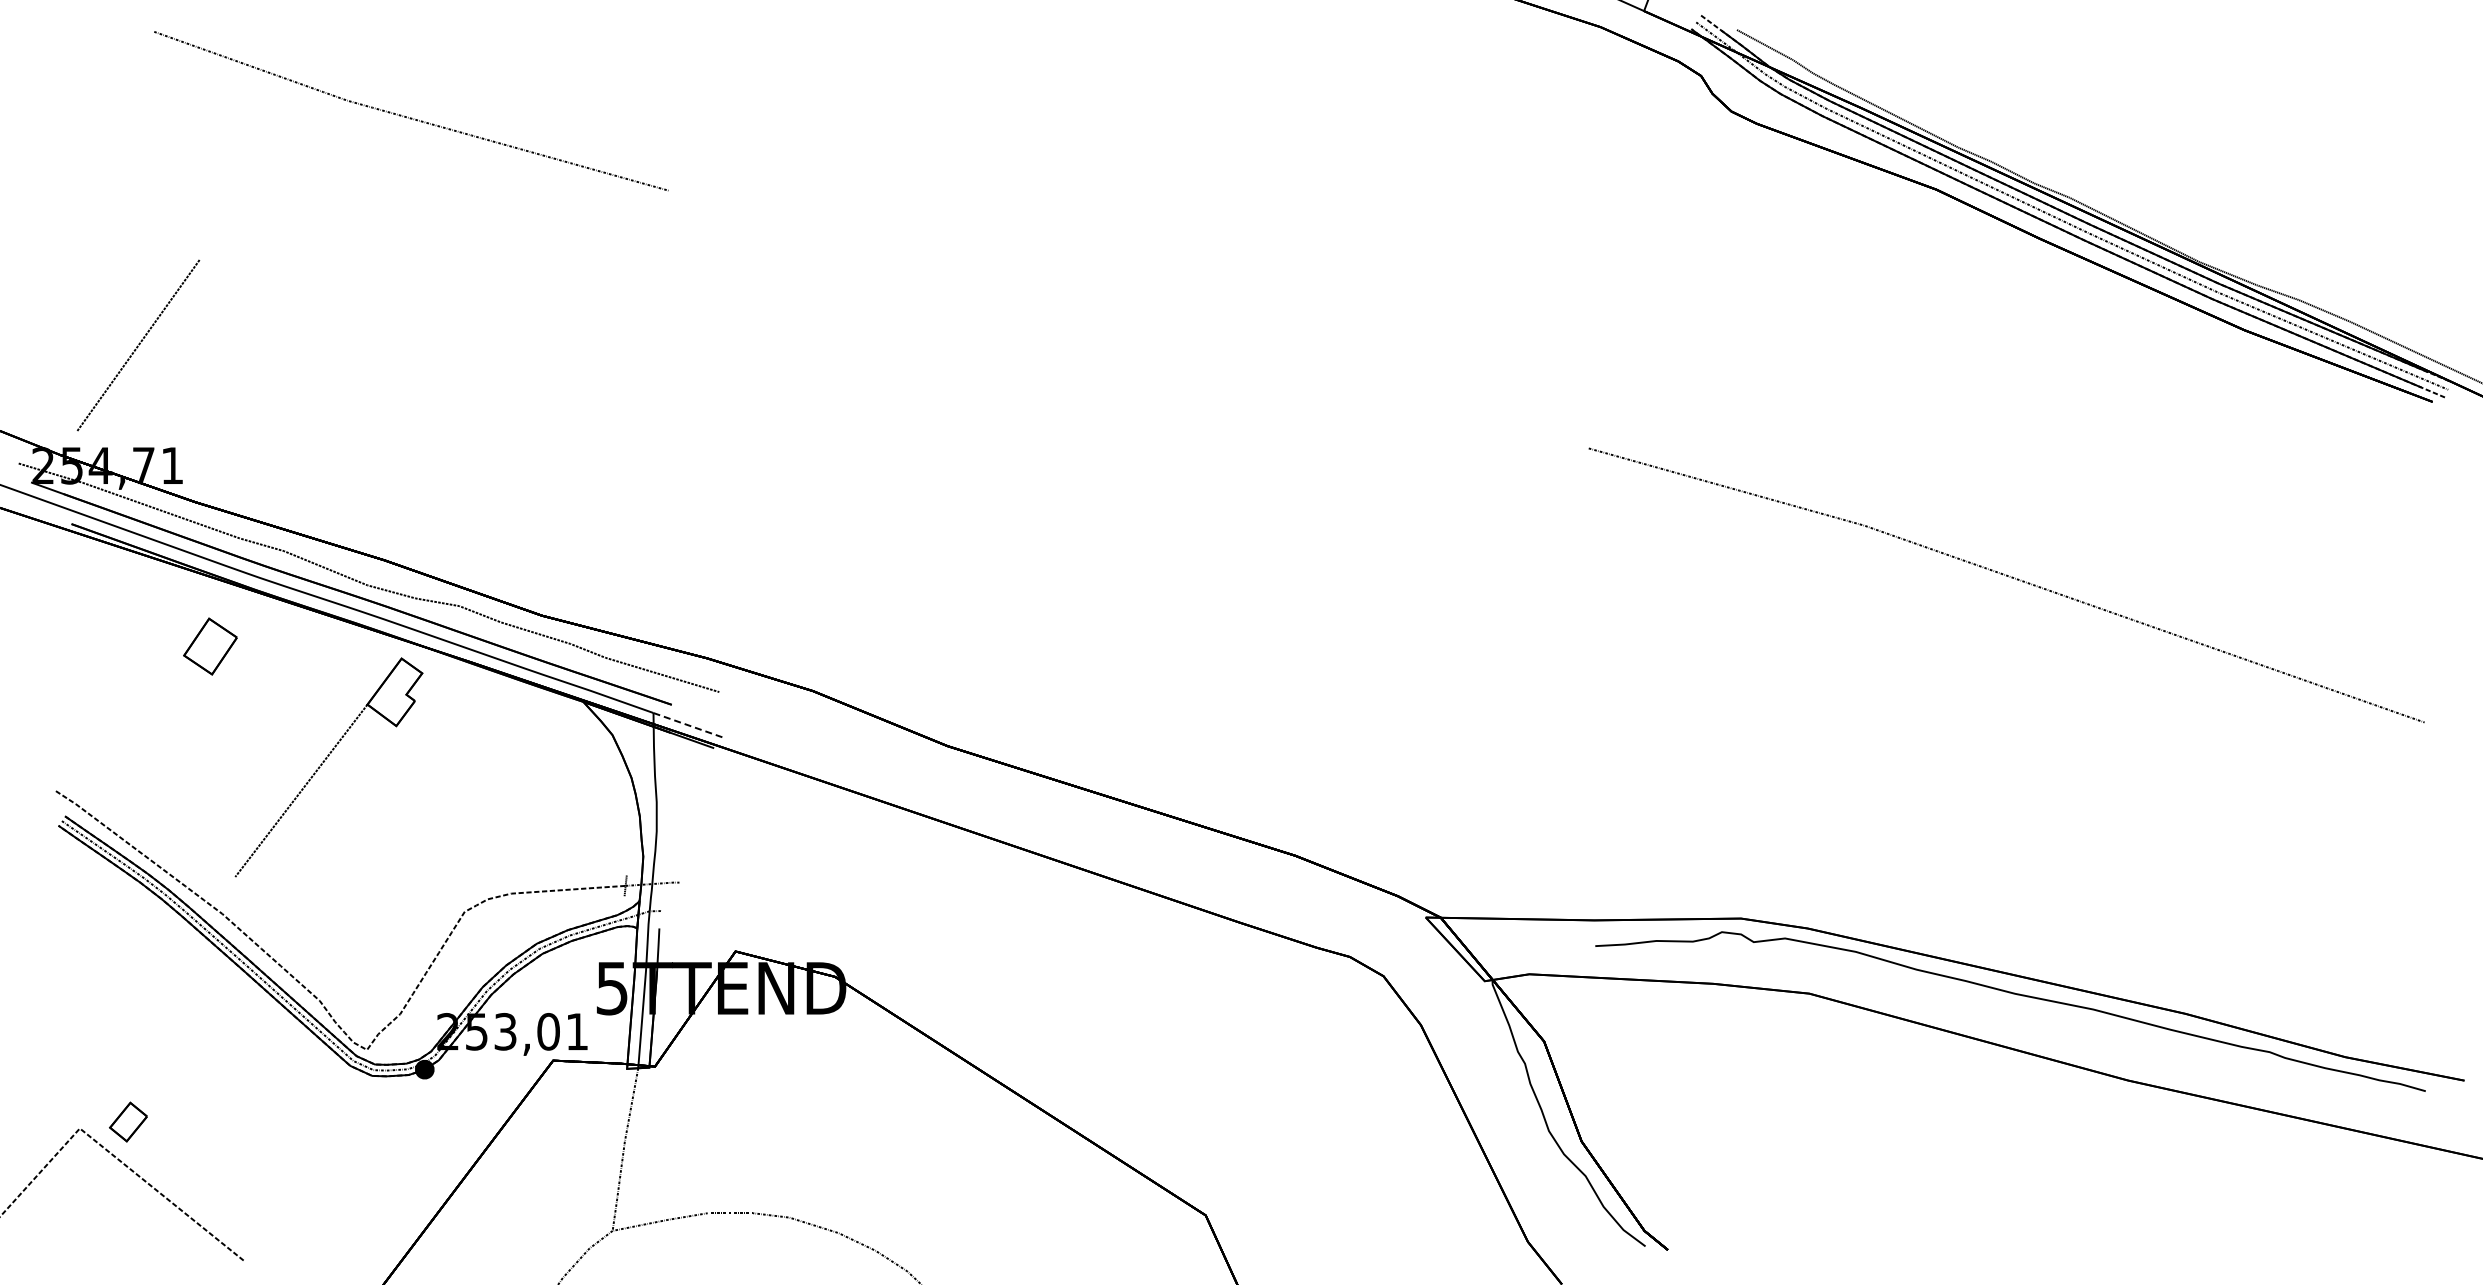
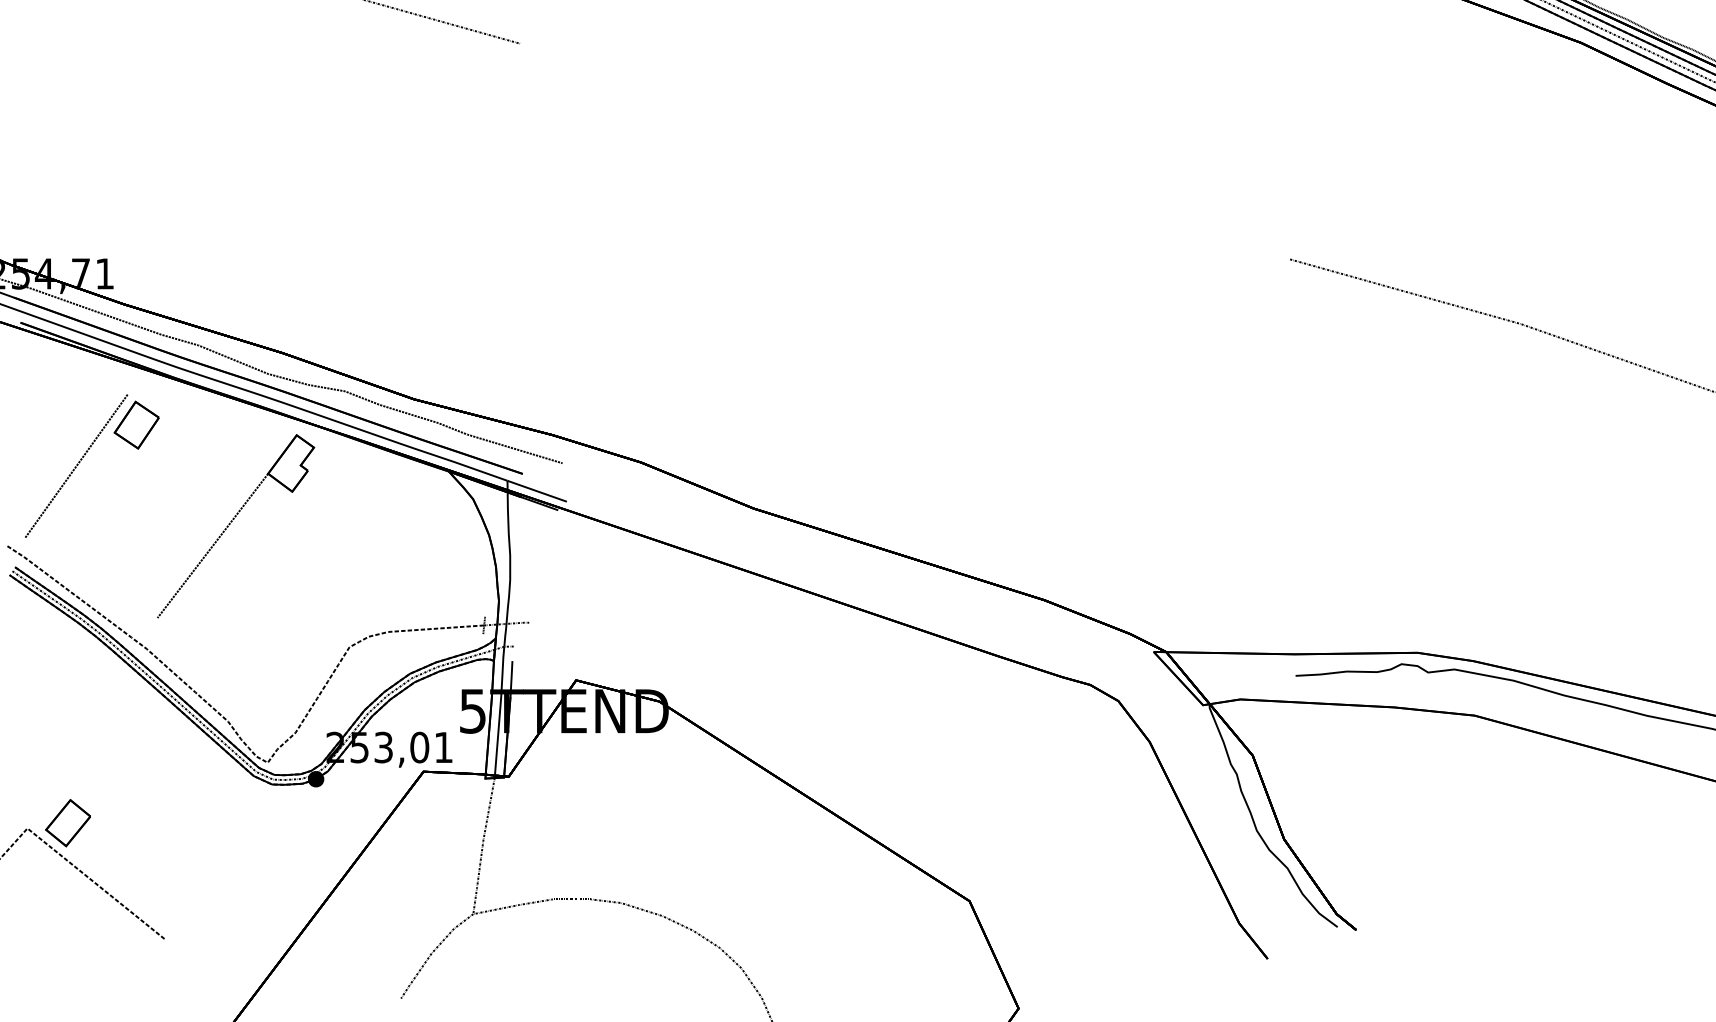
line: (138, 344) -> (76, 465), moved
line: (689, 725) -> (537, 491), dashed -> solid
part: (128, 1121) -> (68, 822), size x1.43

